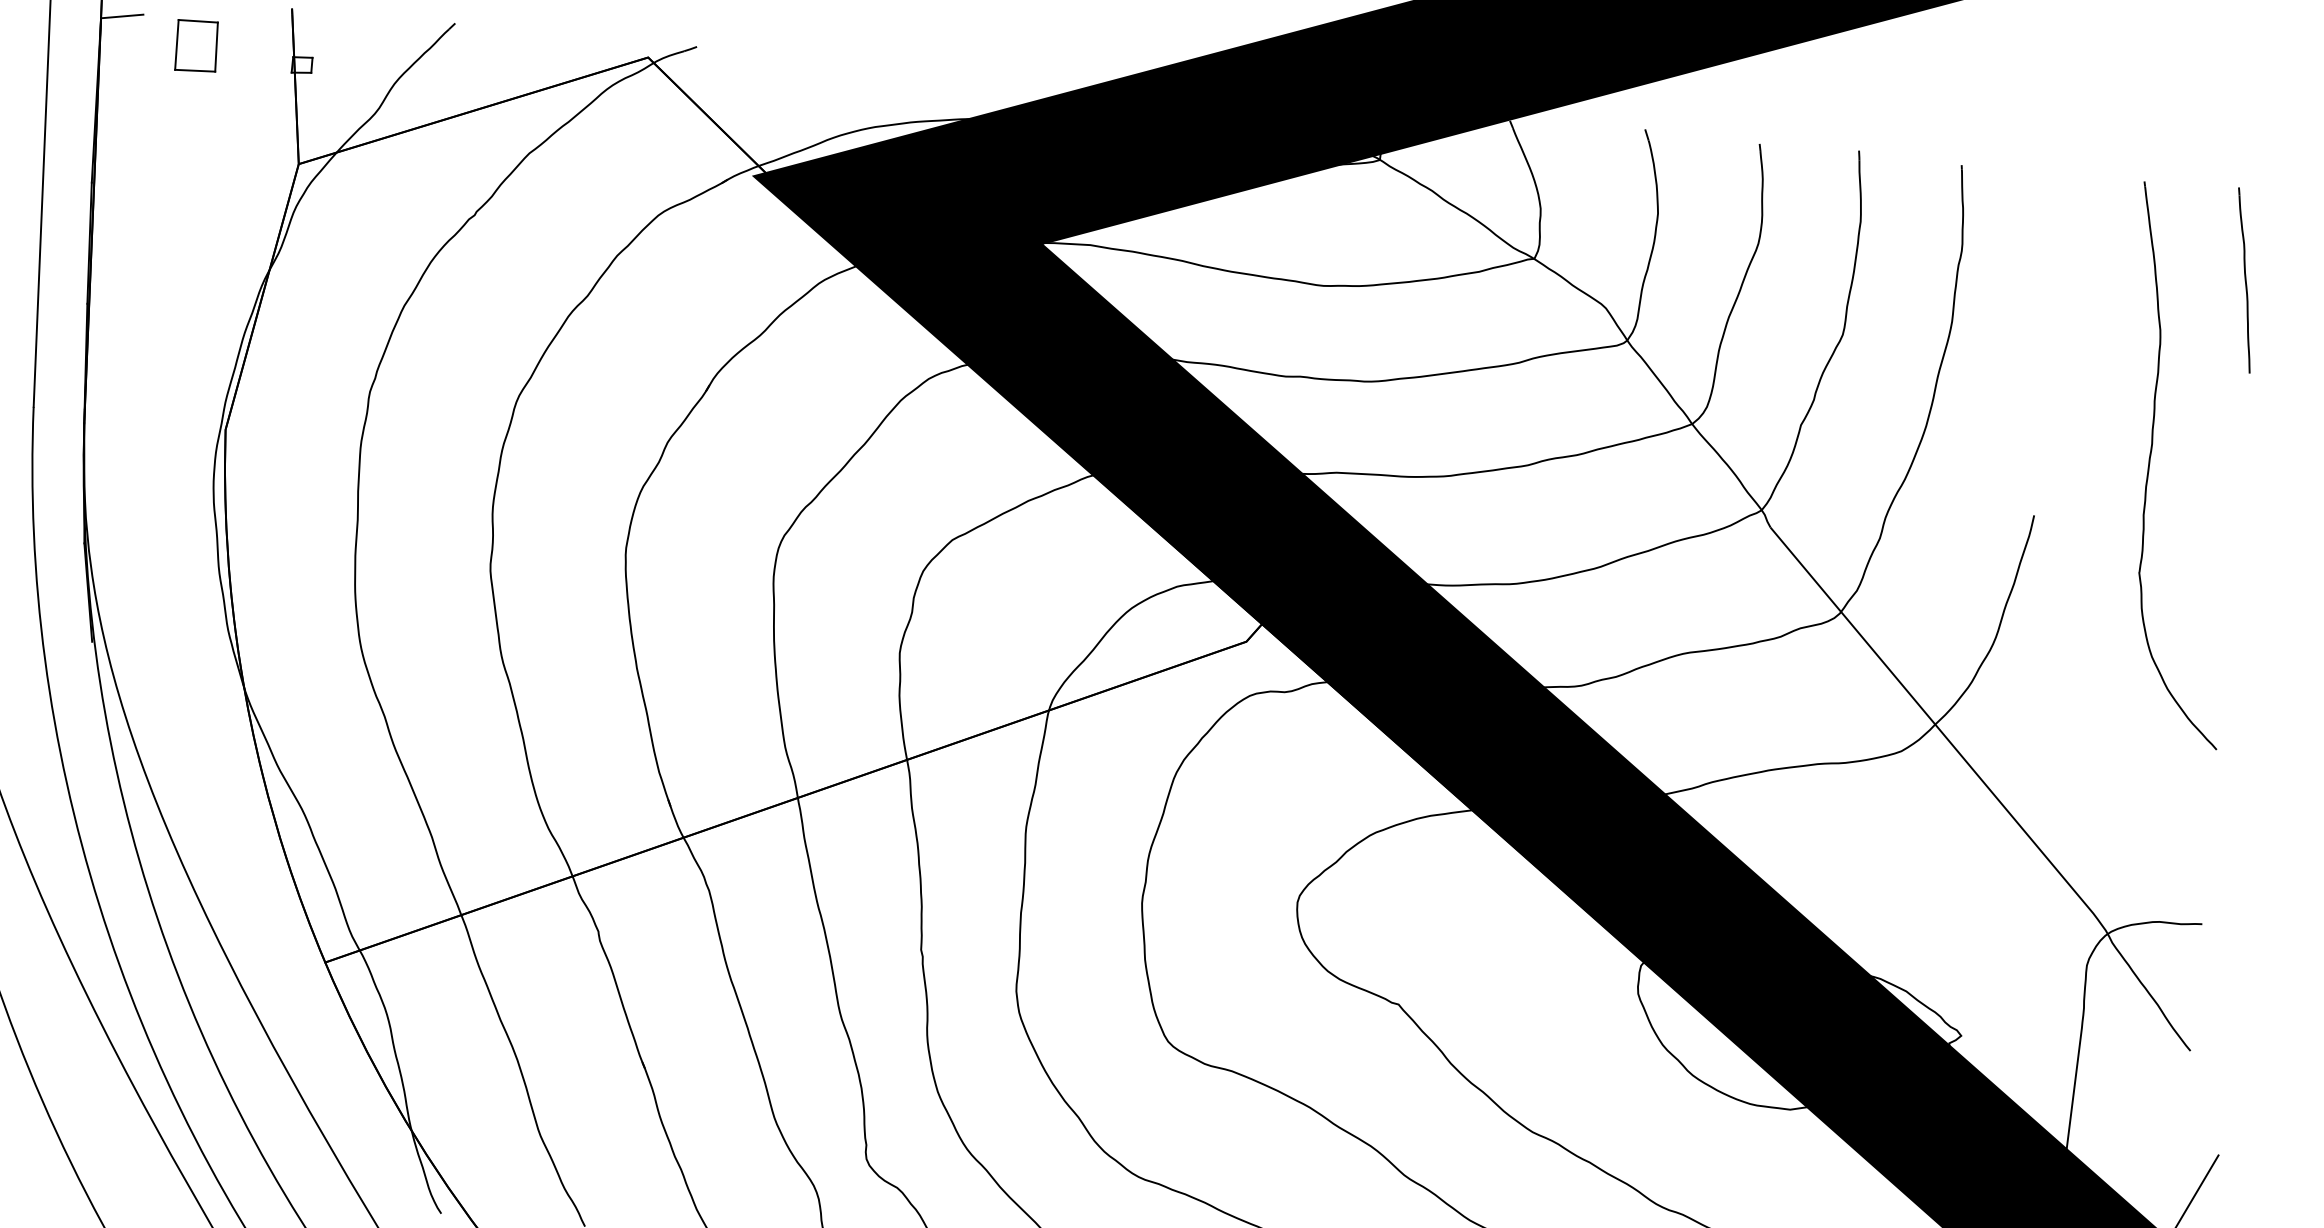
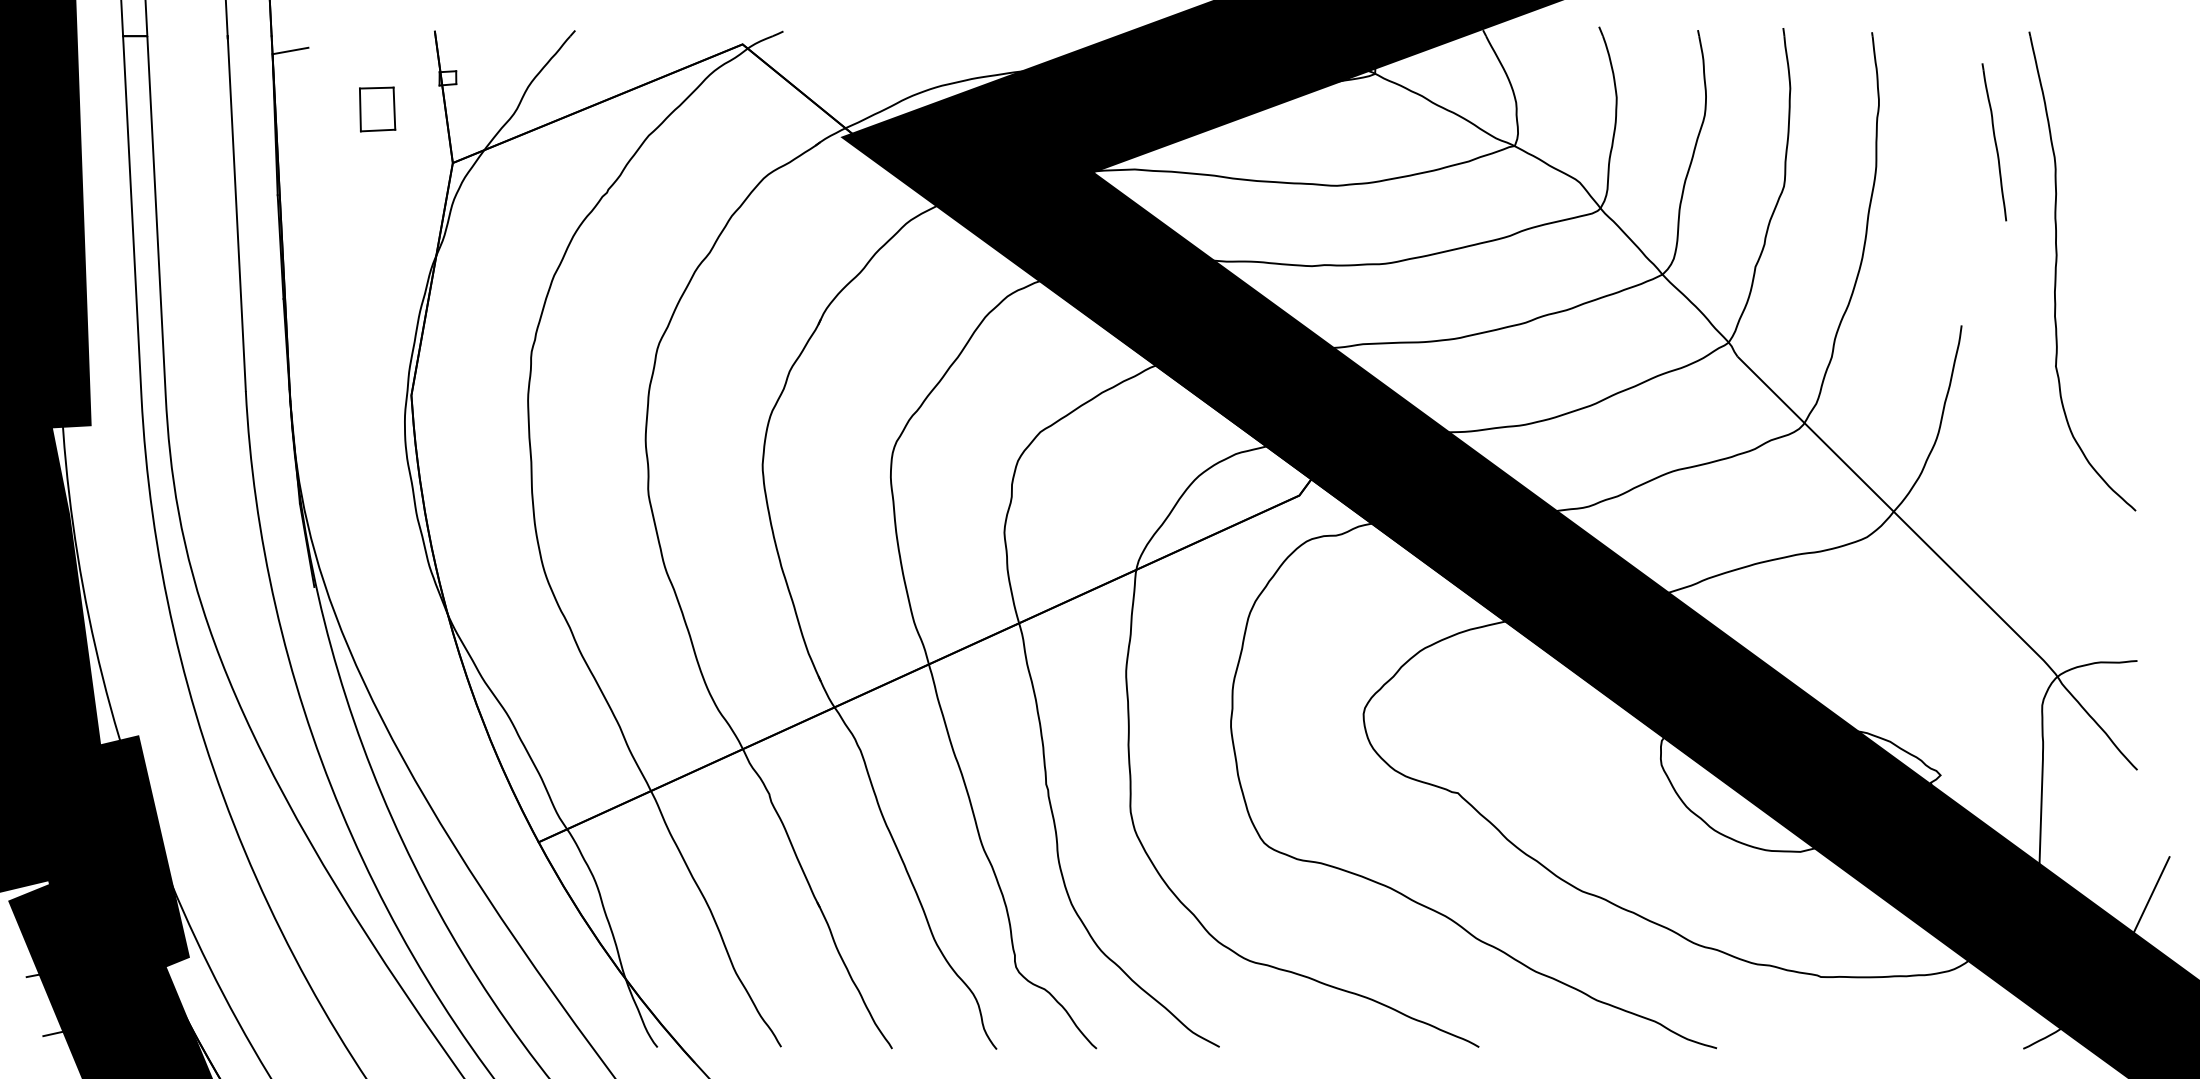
part: (196, 46) -> (377, 109), moved
part: (2244, 280) -> (1994, 142), moved

